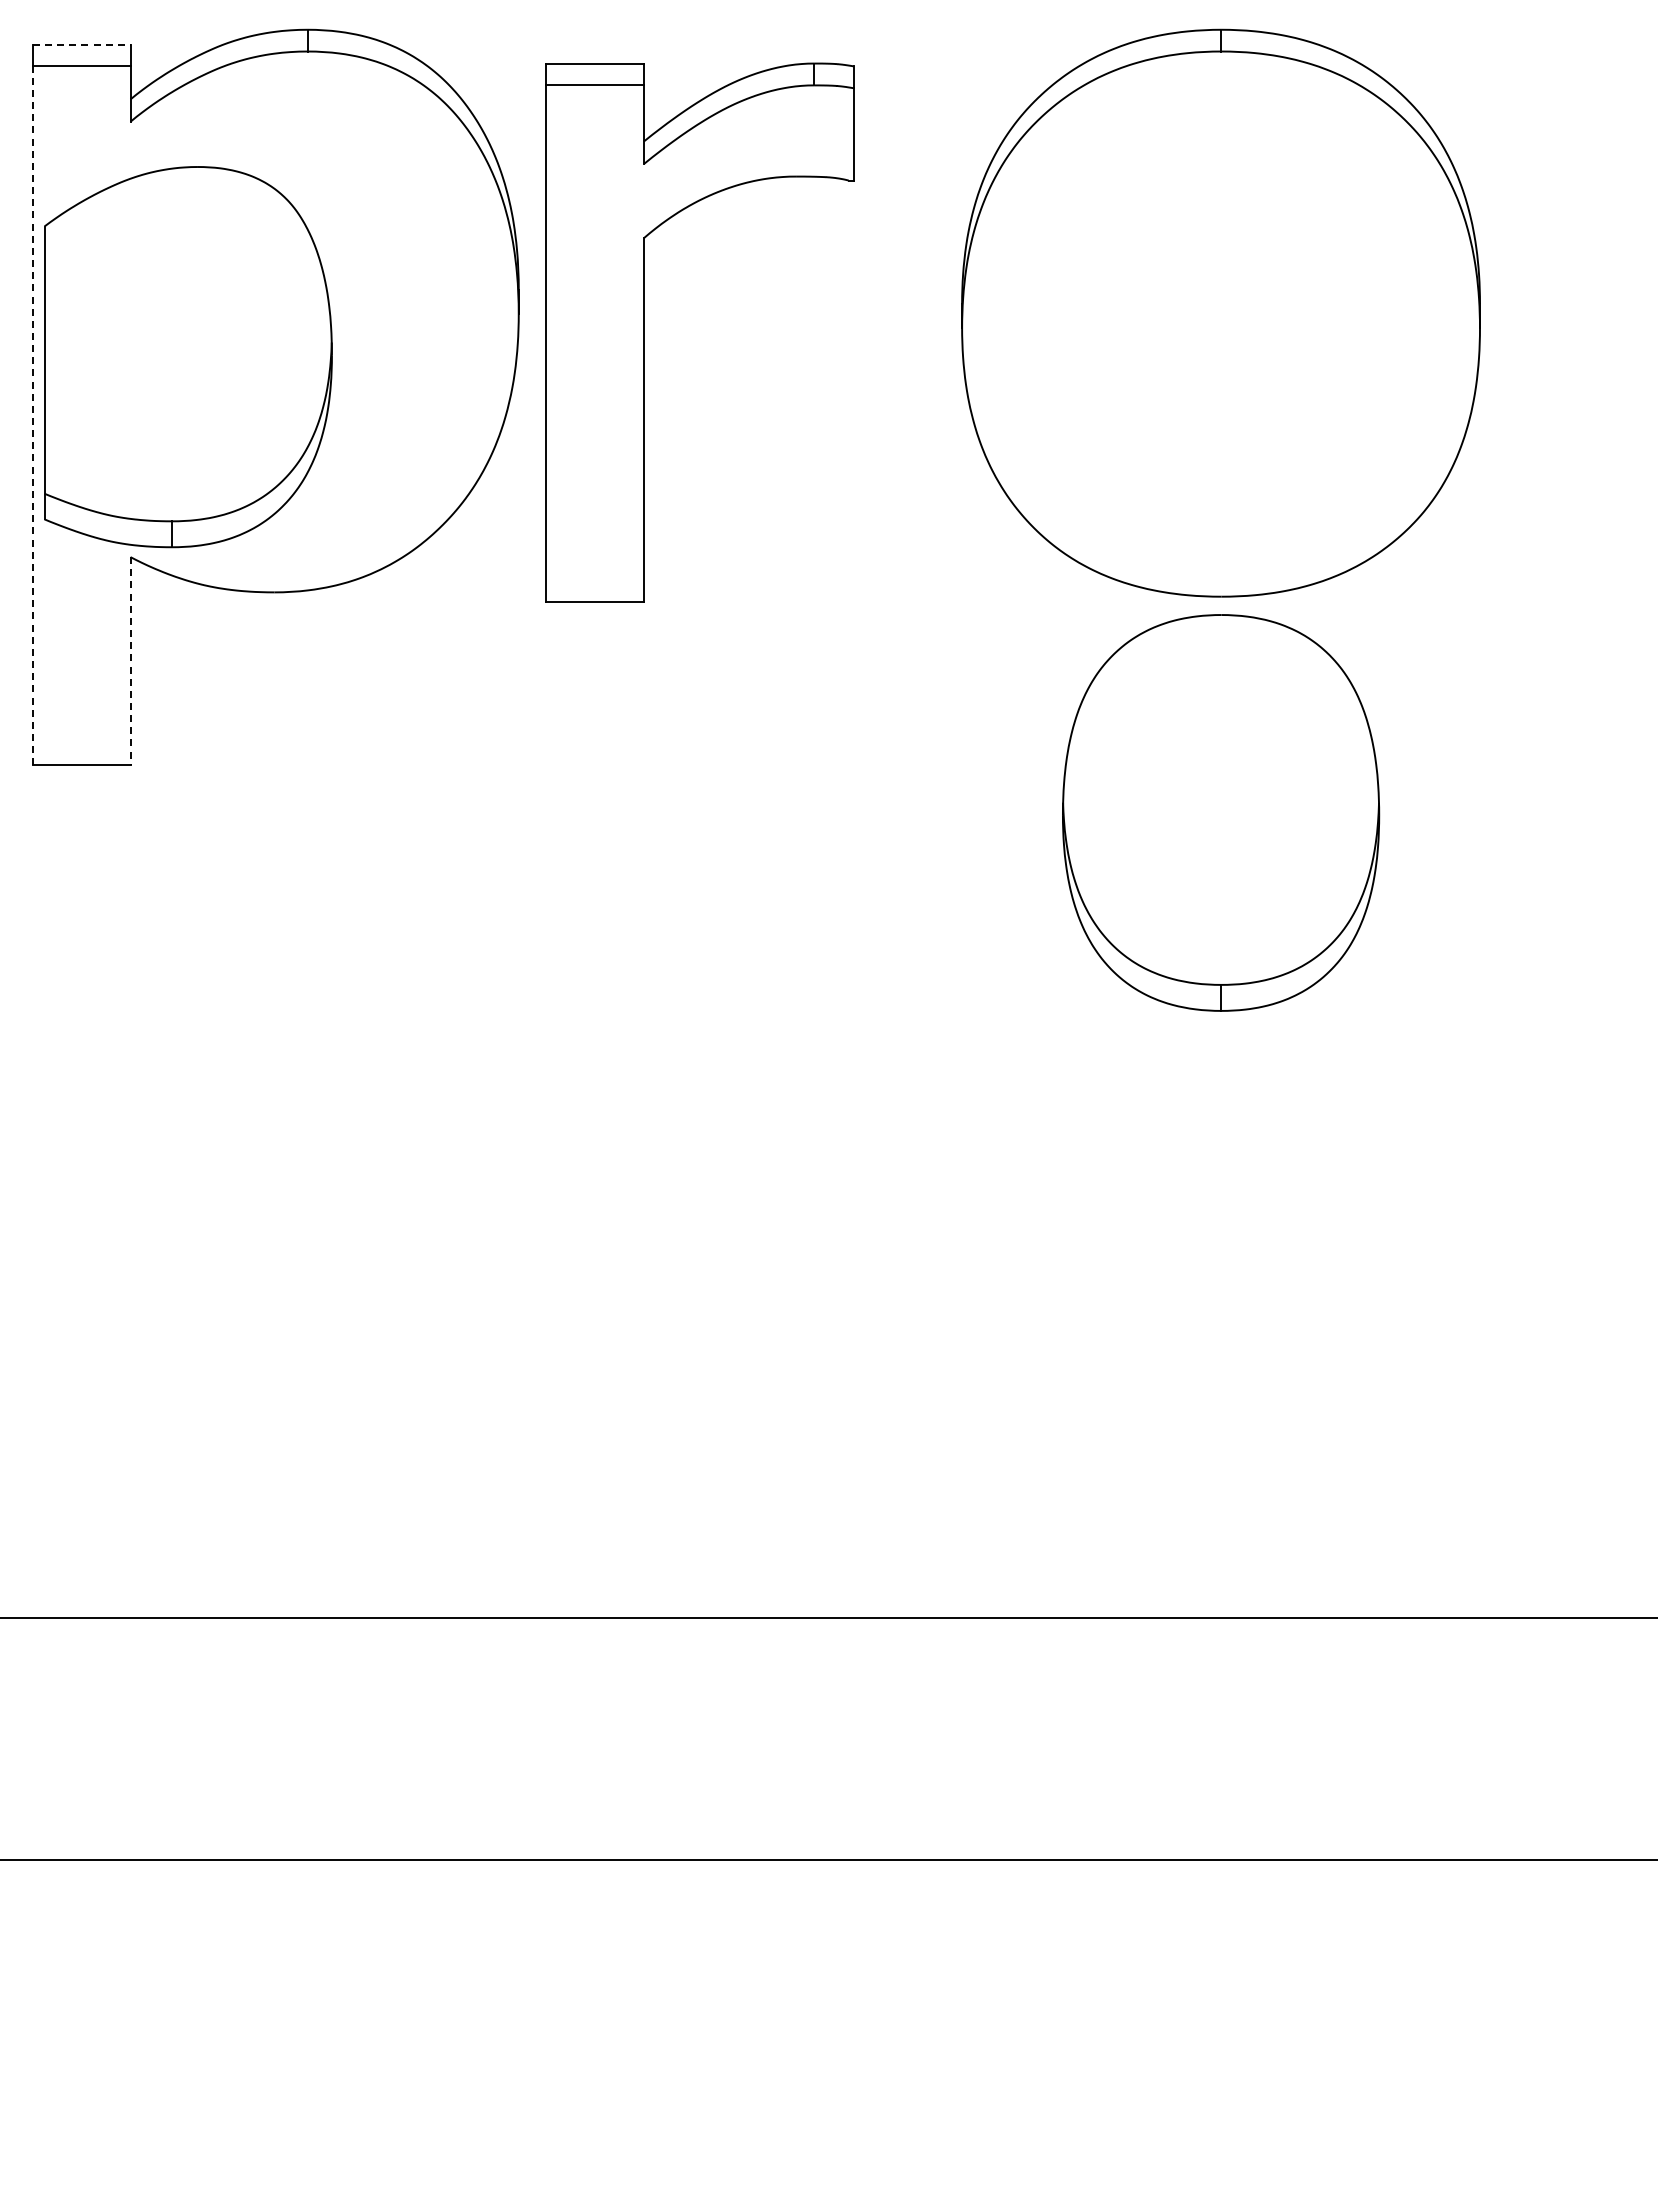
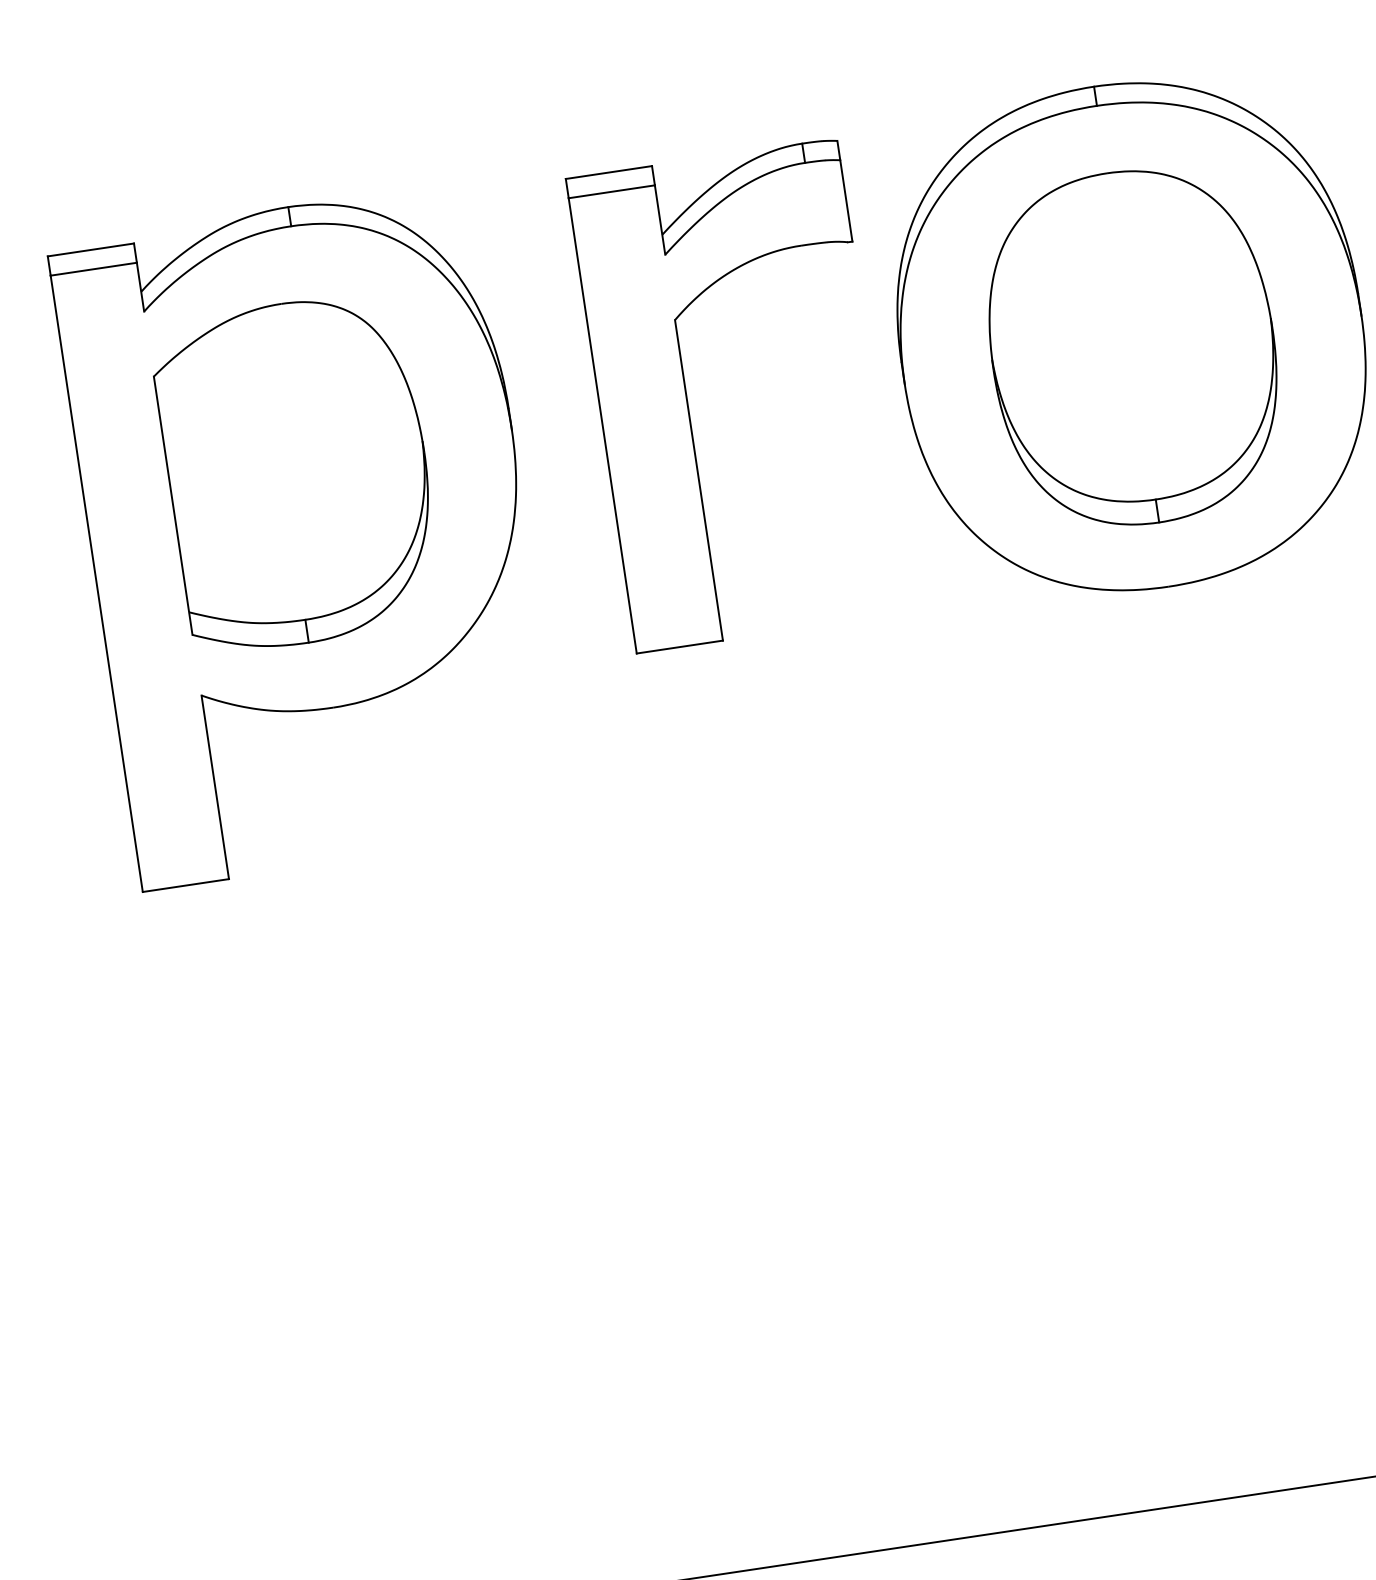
line: (81, 44) -> (90, 249), dashed -> solid
part: (644, 332) -> (687, 403), moved
part: (188, 357) -> (298, 473), moved
line: (32, 415) -> (96, 583), dashed -> solid
line: (130, 661) -> (215, 787), dashed -> solid
part: (1221, 812) -> (1133, 347), moved

